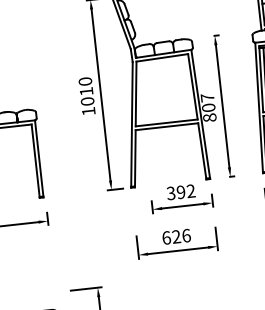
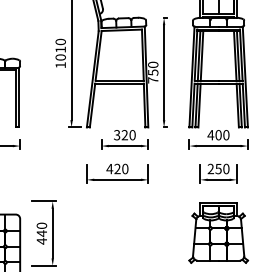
text: (209, 107) -> (153, 72), 807 -> 750
text: (185, 192) -> (128, 135), 392 -> 320
text: (176, 236) -> (117, 168), 626 -> 420

